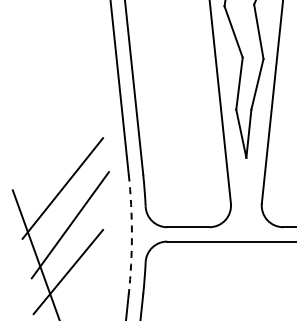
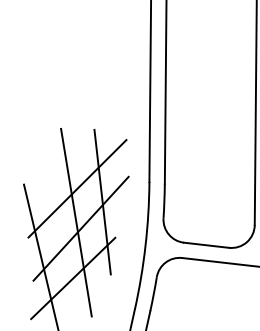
line: (87, 198) -> (102, 202), added
line: (65, 219) -> (76, 222), added
arc: (131, 234) -> (145, 246), dashed -> solid

